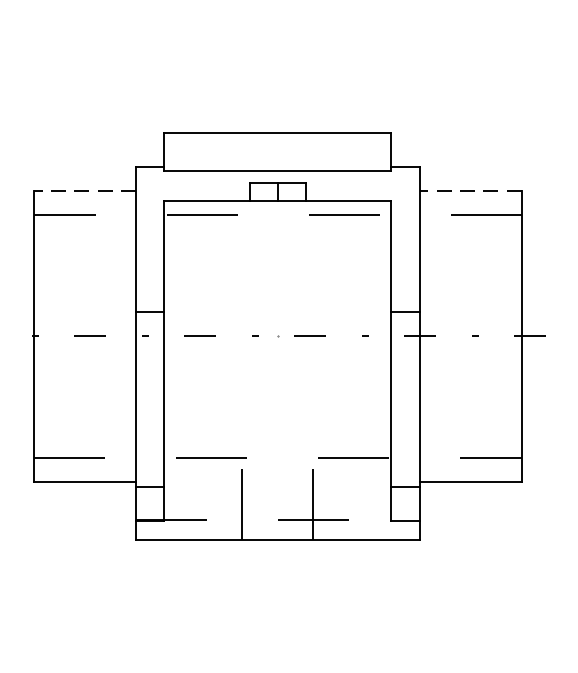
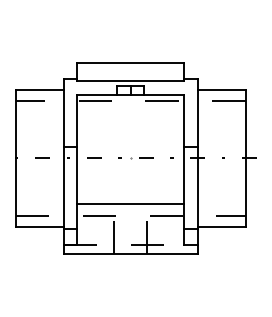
line: (86, 189) -> (40, 89), dashed -> solid
line: (470, 189) -> (221, 89), dashed -> solid
line: (277, 434) -> (130, 204), added

